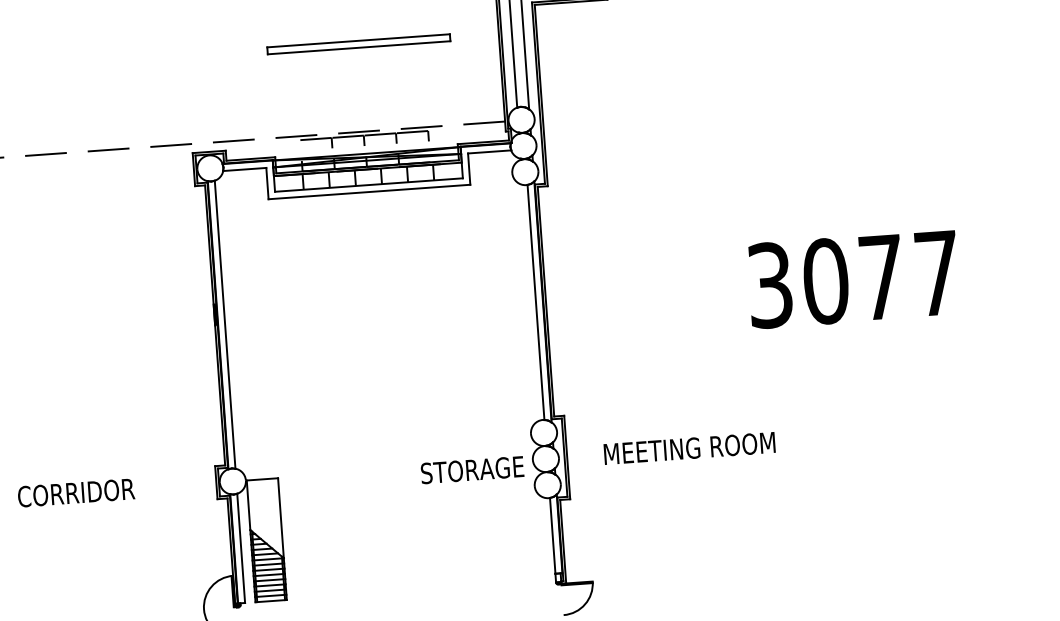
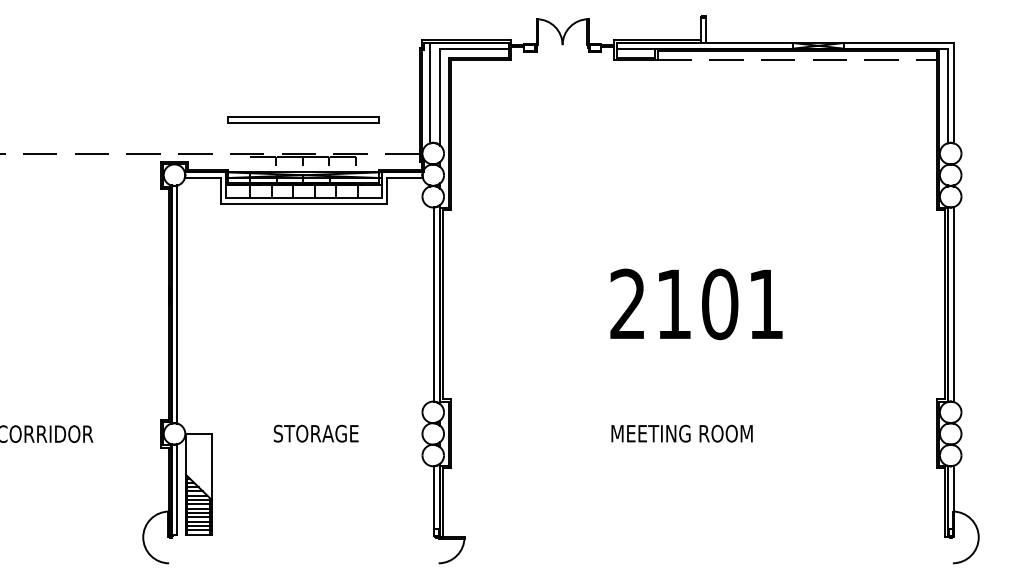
part: (358, 43) -> (303, 119), moved
text: (853, 279) -> (696, 304), 3077 -> 2101
text: (688, 448) -> (681, 433), moved
text: (471, 469) -> (315, 433), moved

